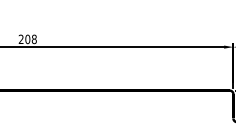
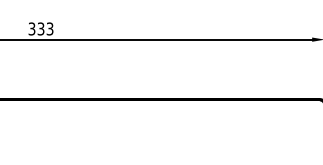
text: (27, 39) -> (40, 29), 208 -> 333

